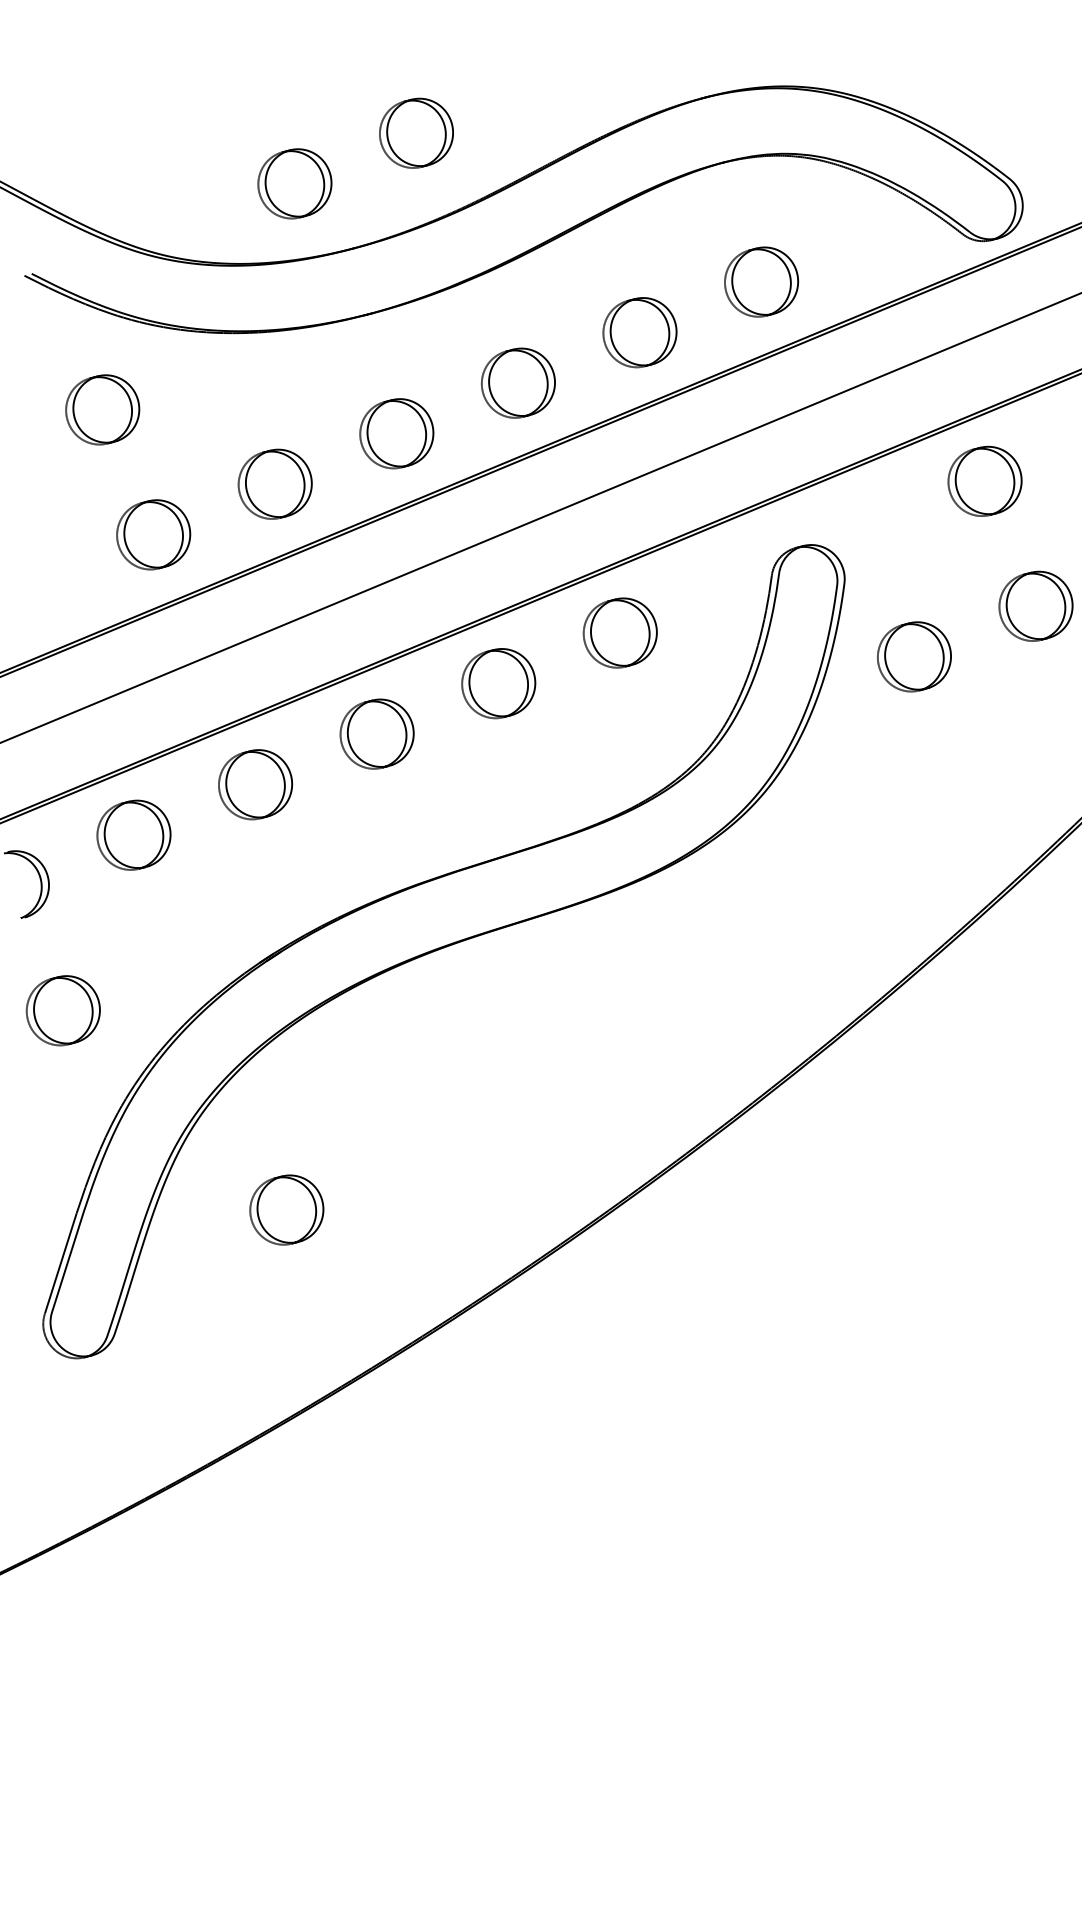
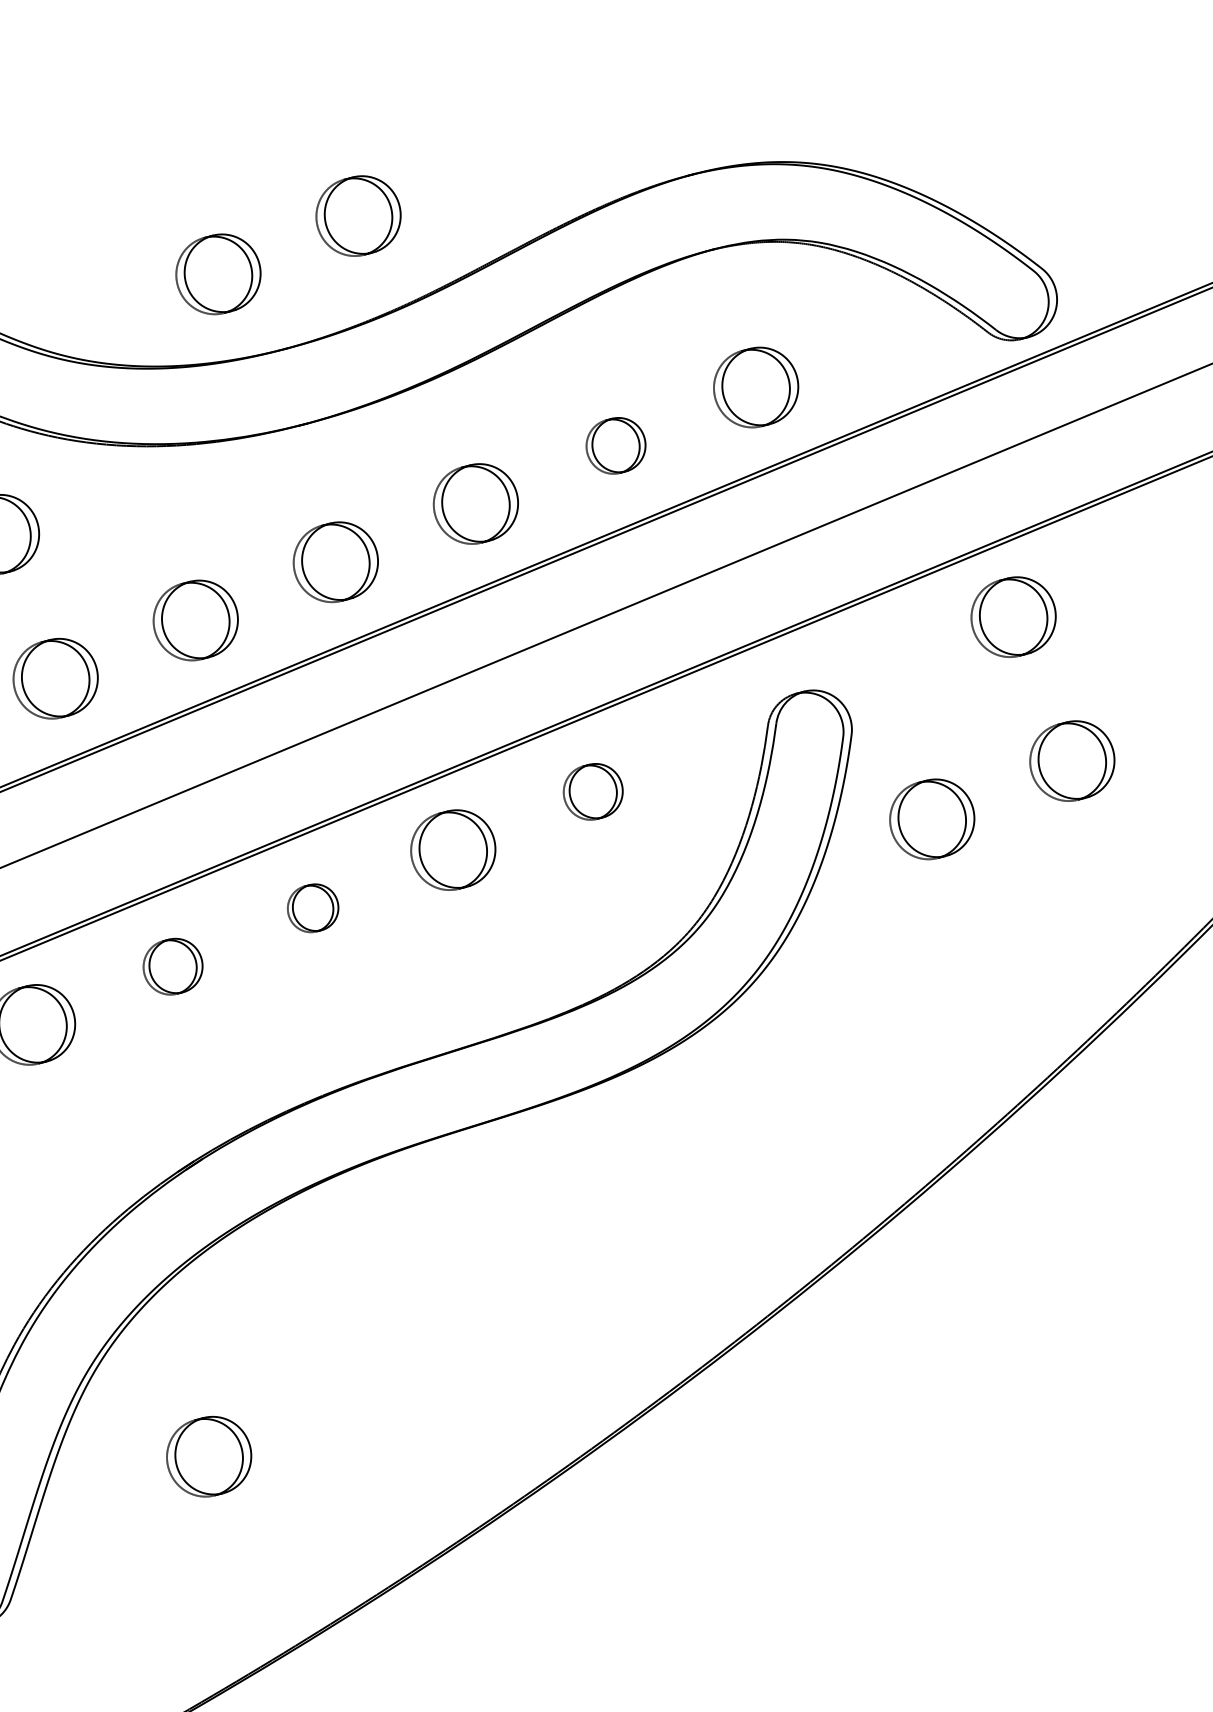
part: (639, 332) -> (615, 445), size x0.7
part: (619, 632) -> (592, 791), size x0.7
part: (376, 733) -> (312, 907), size x0.6
part: (255, 784) -> (173, 966), size x0.7

